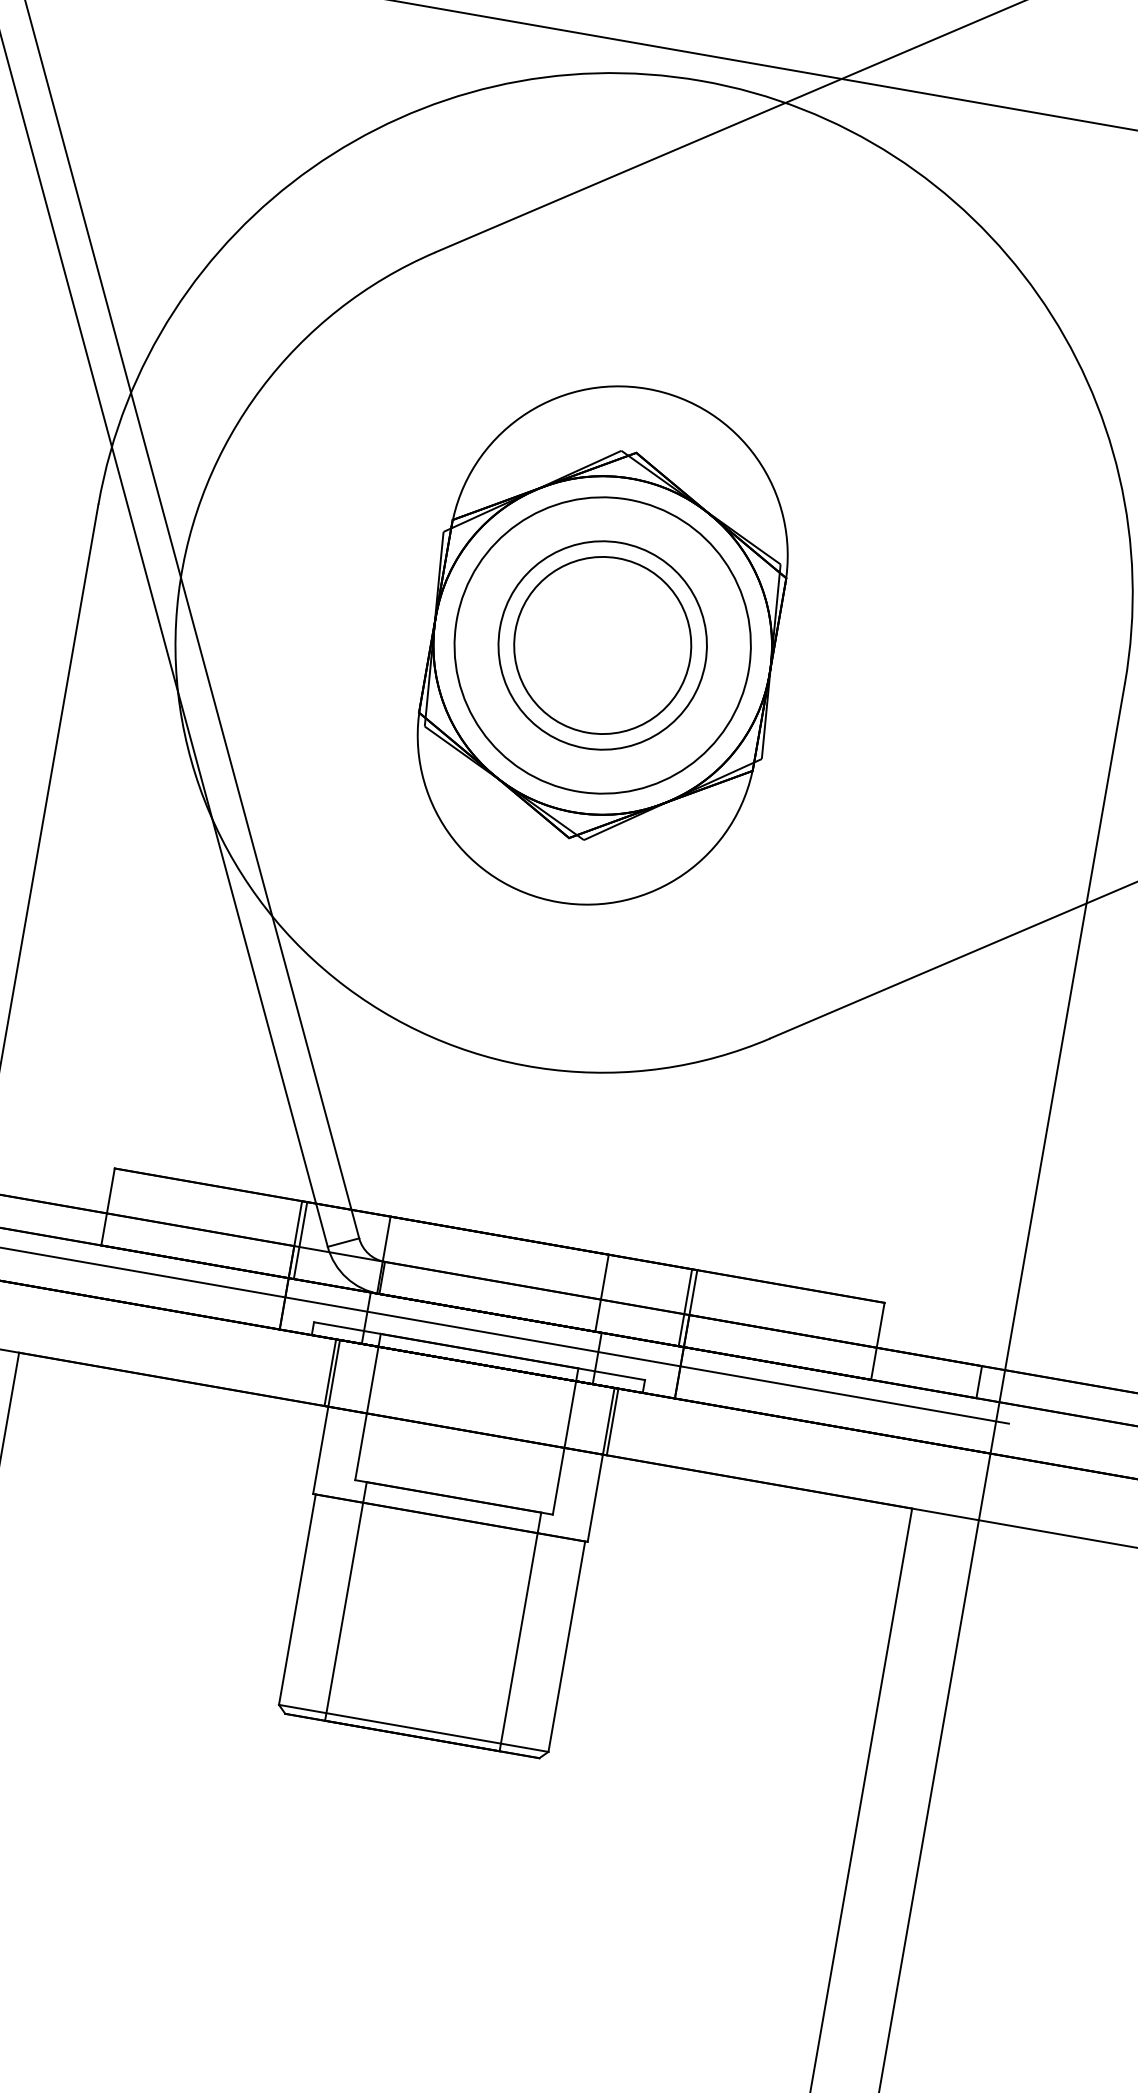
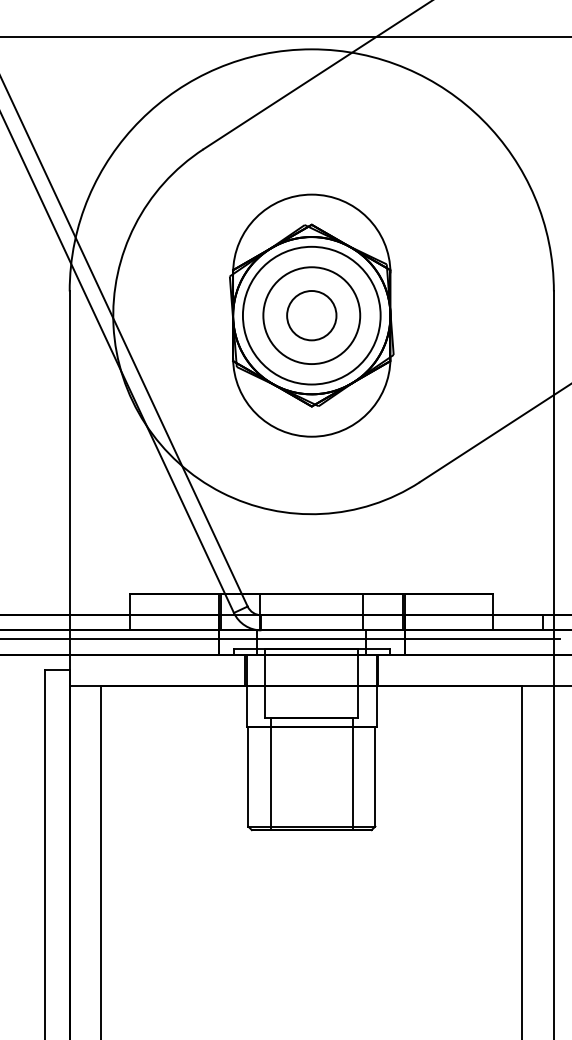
circle: (602, 645) -> (311, 315), size x0.6

